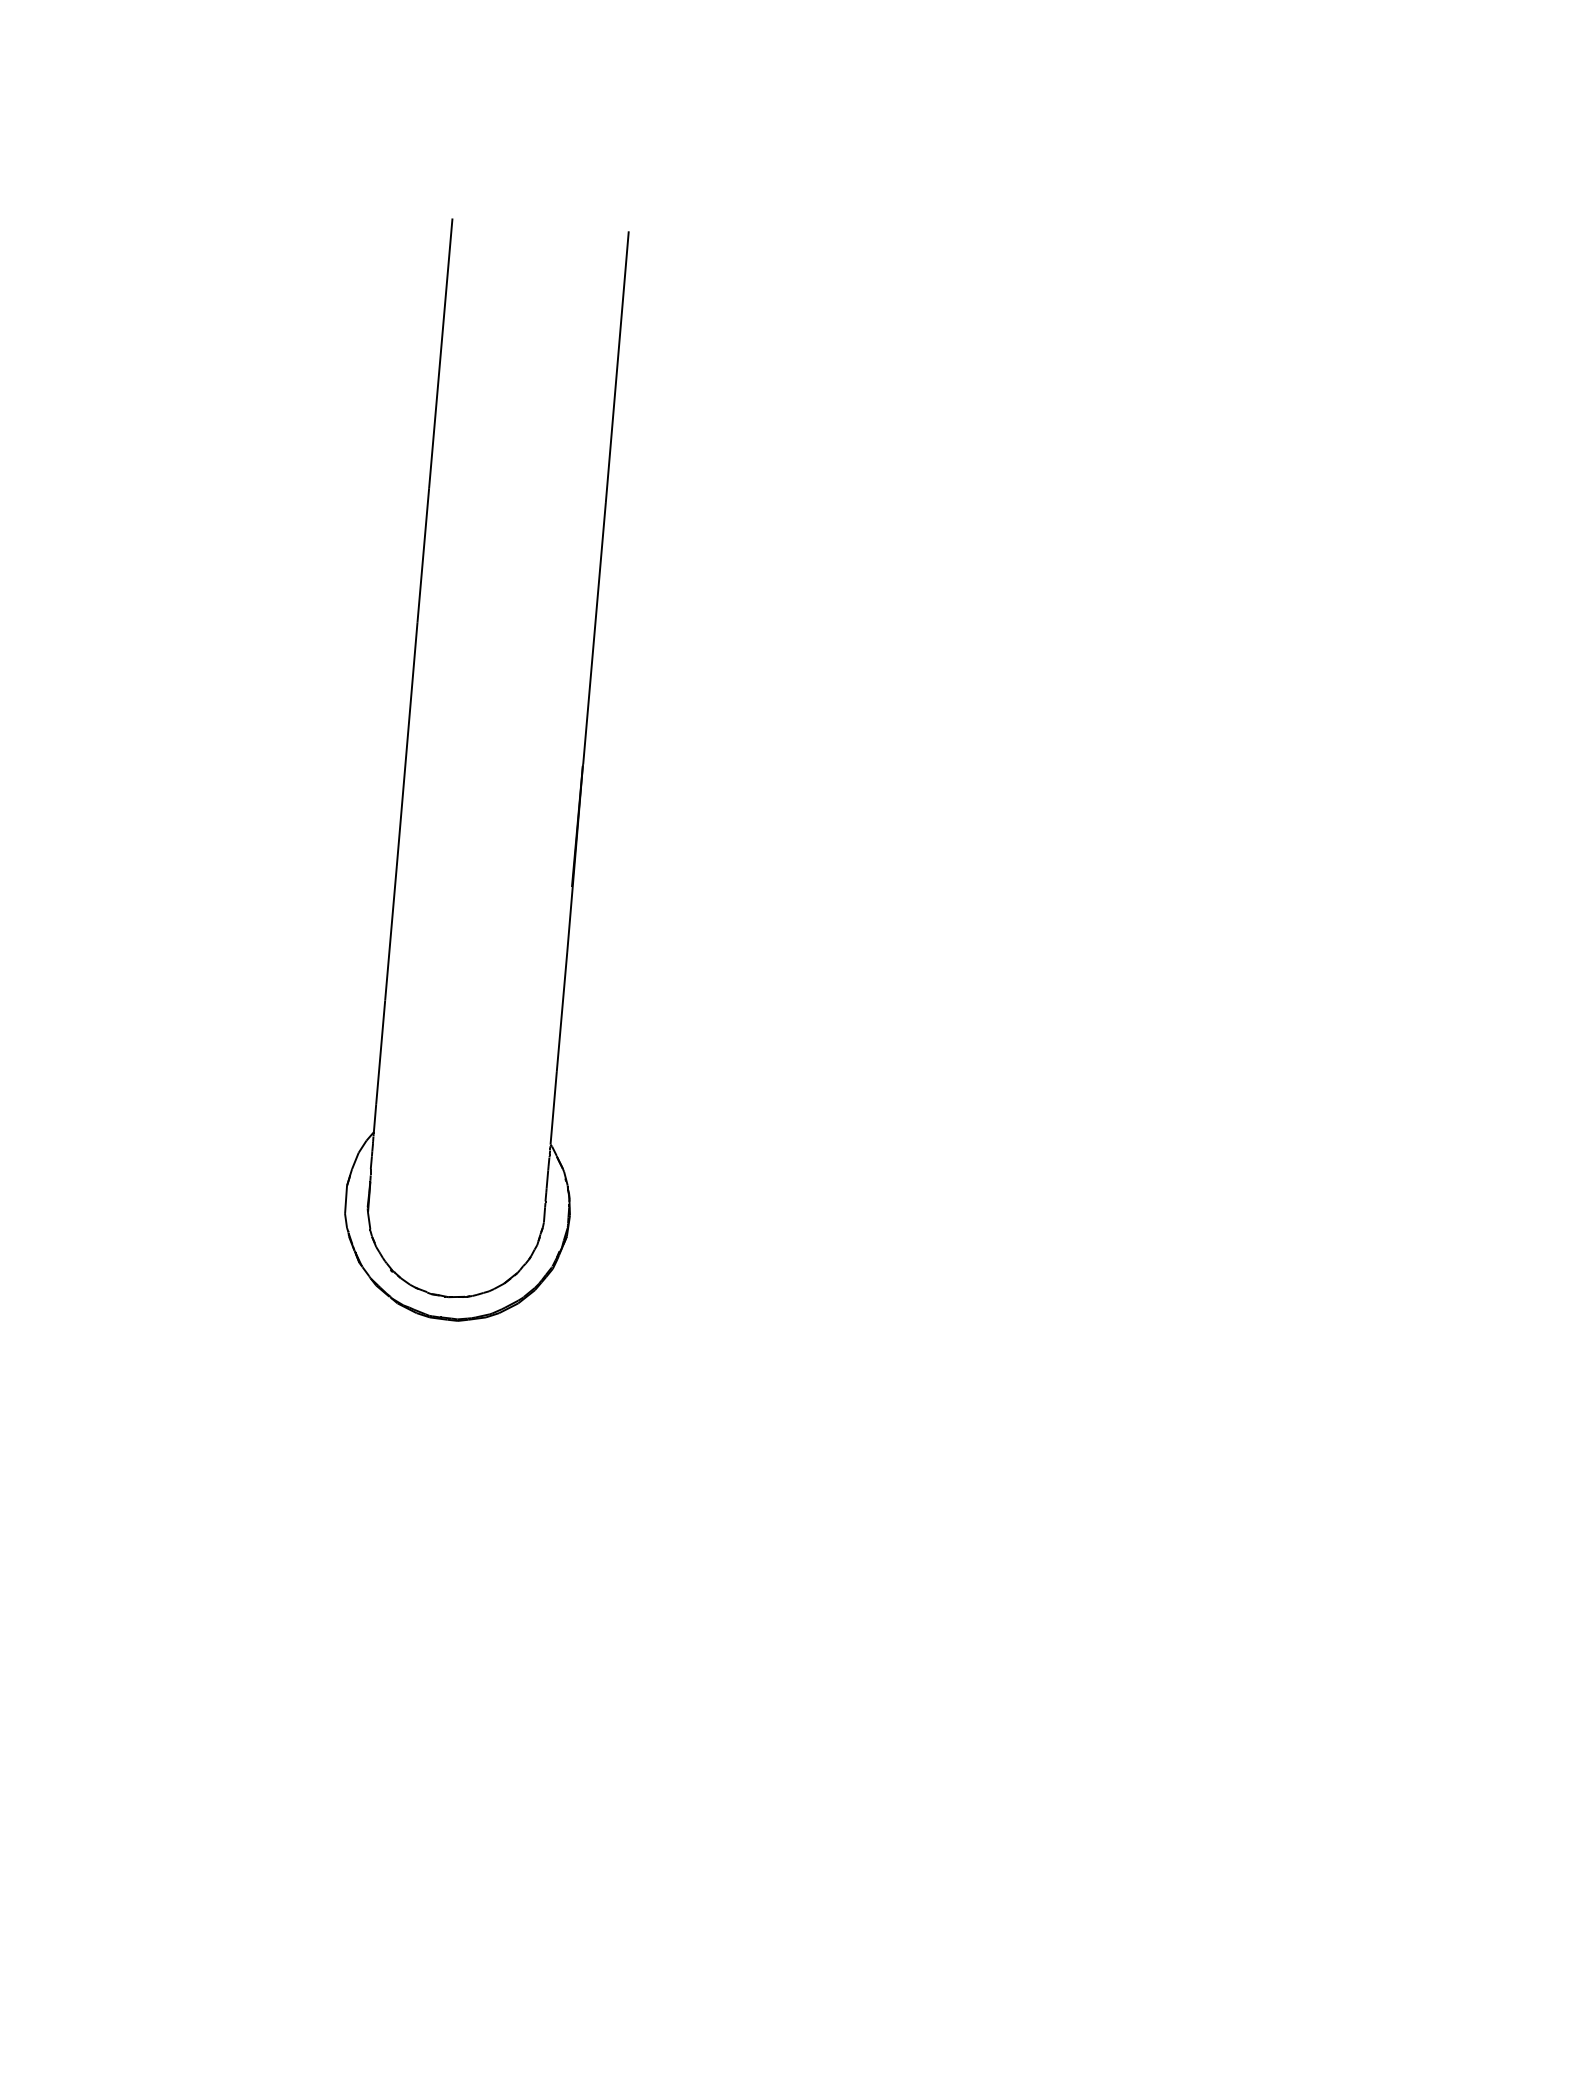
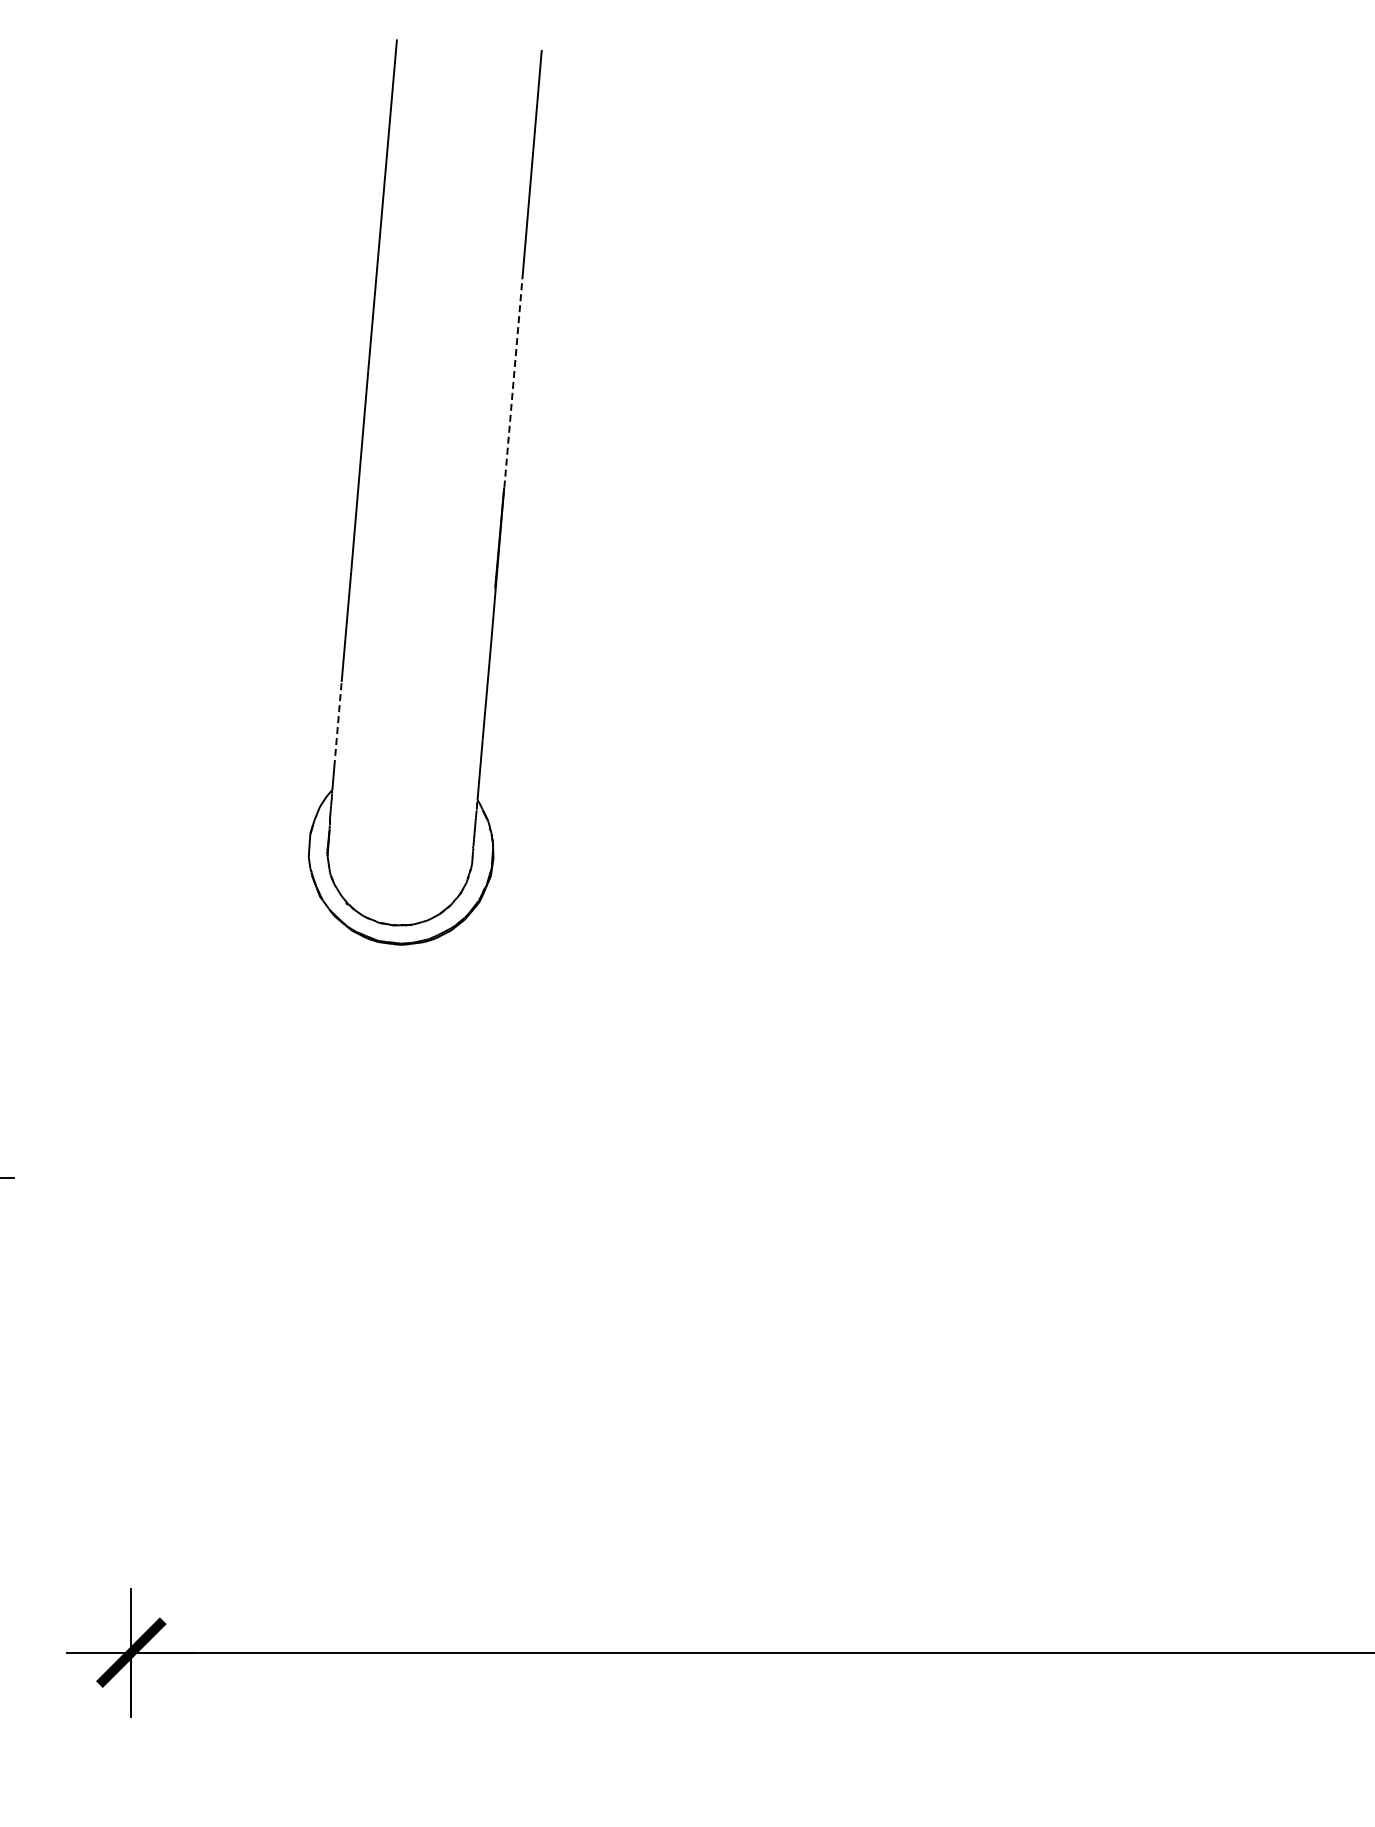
line: (594, 633) -> (513, 380), solid -> dashed
line: (381, 1052) -> (338, 724), solid -> dashed

